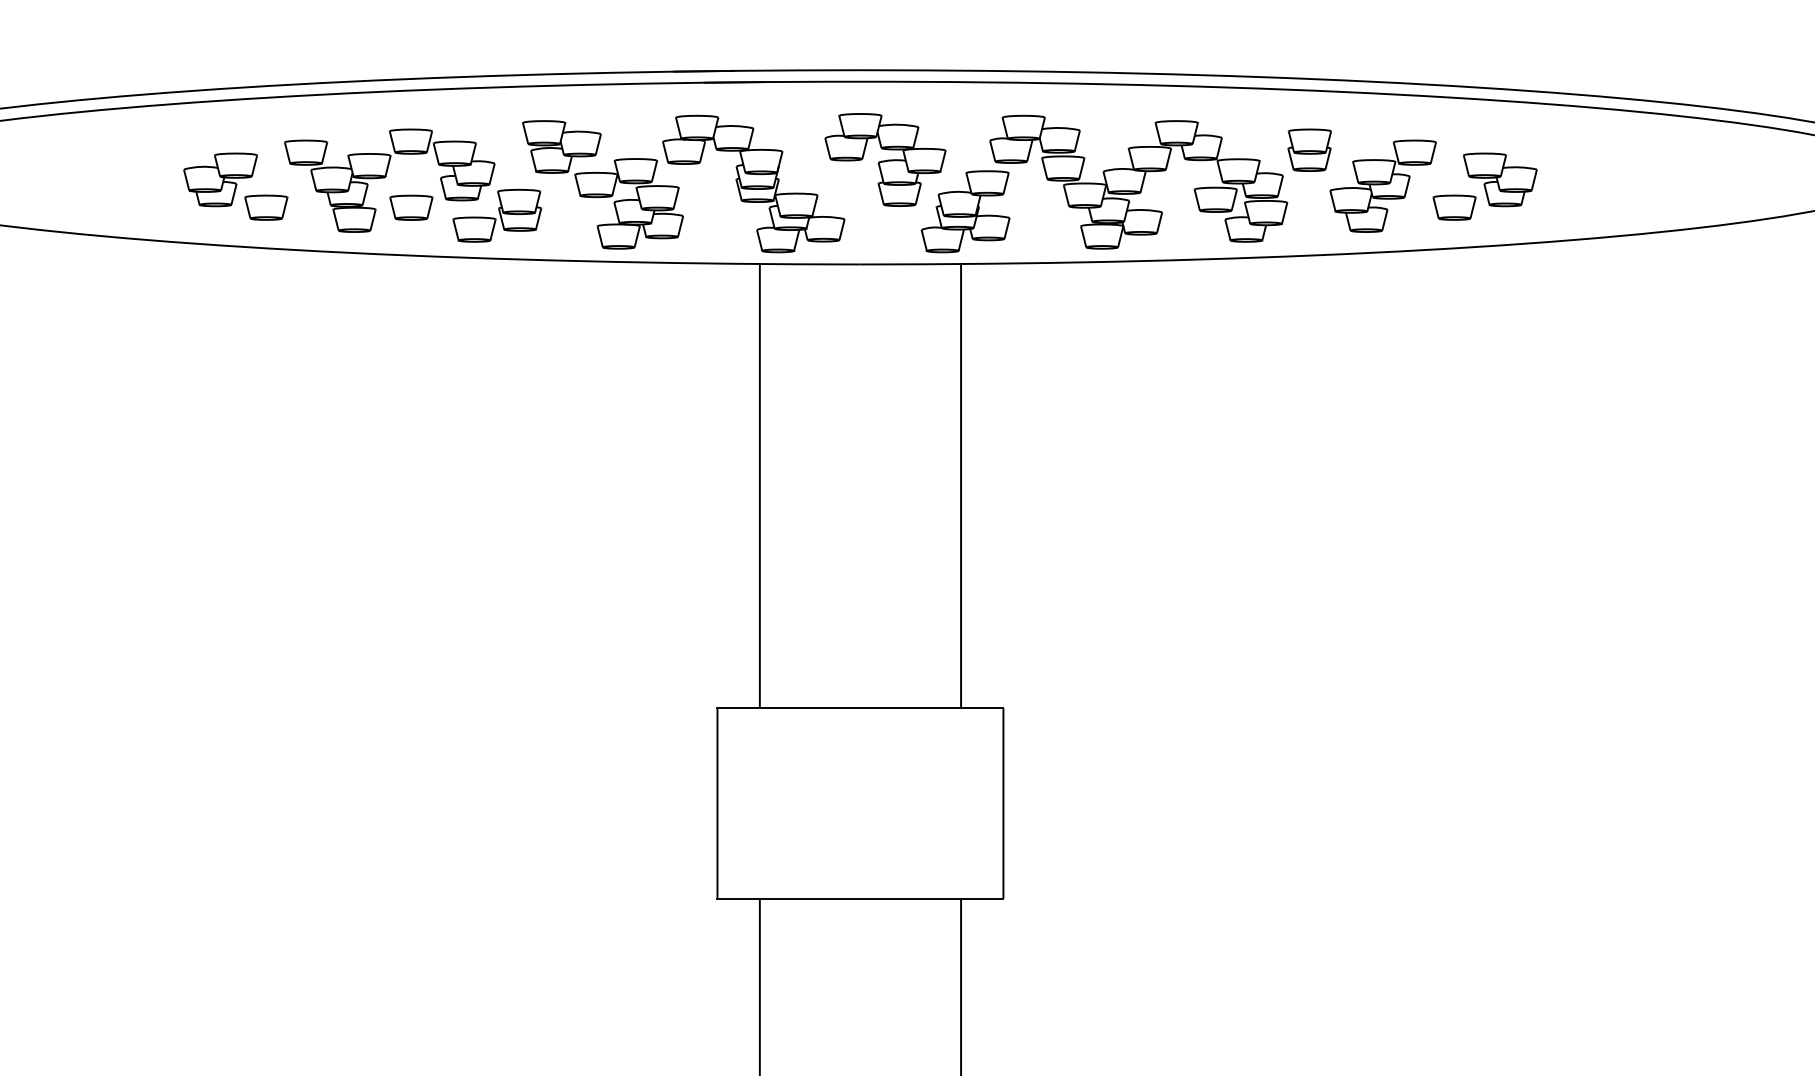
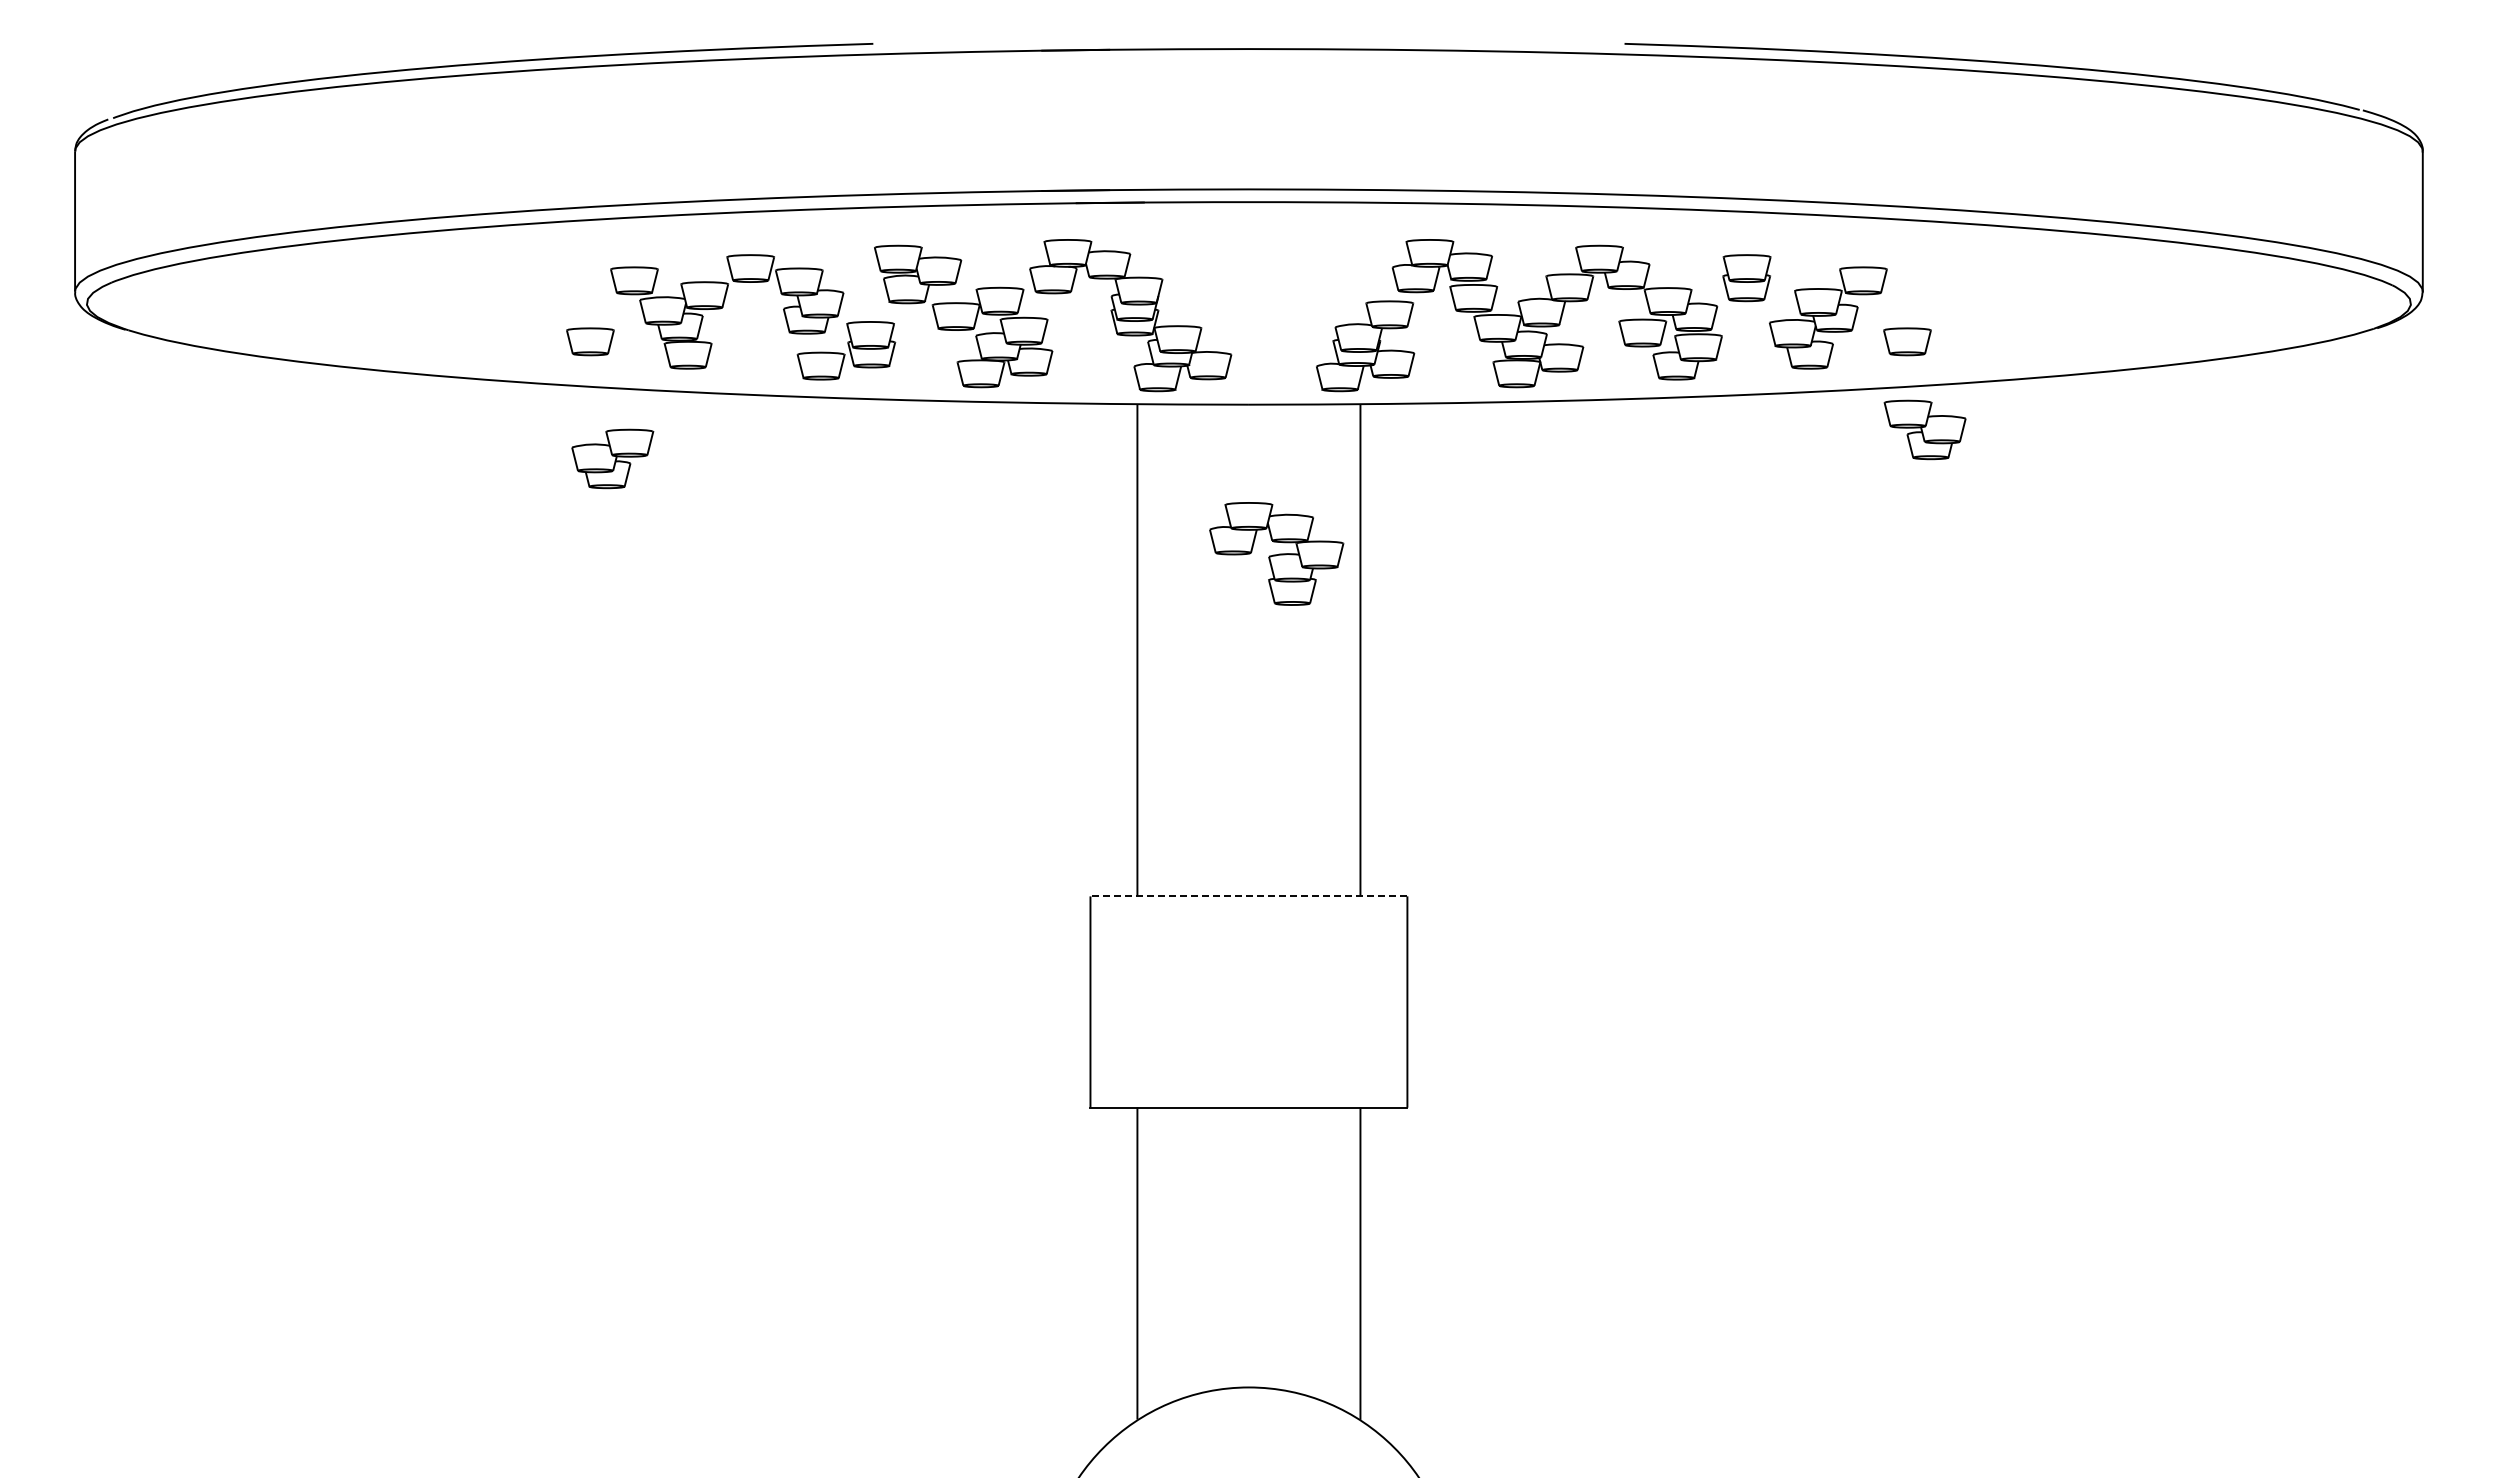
part: (885, 159) -> (1276, 553), moved
part: (220, 179) -> (612, 458), moved
part: (1499, 179) -> (1924, 429), moved
part: (410, 207) -> (750, 341), removed
line: (860, 708) -> (1248, 896), solid -> dashed

